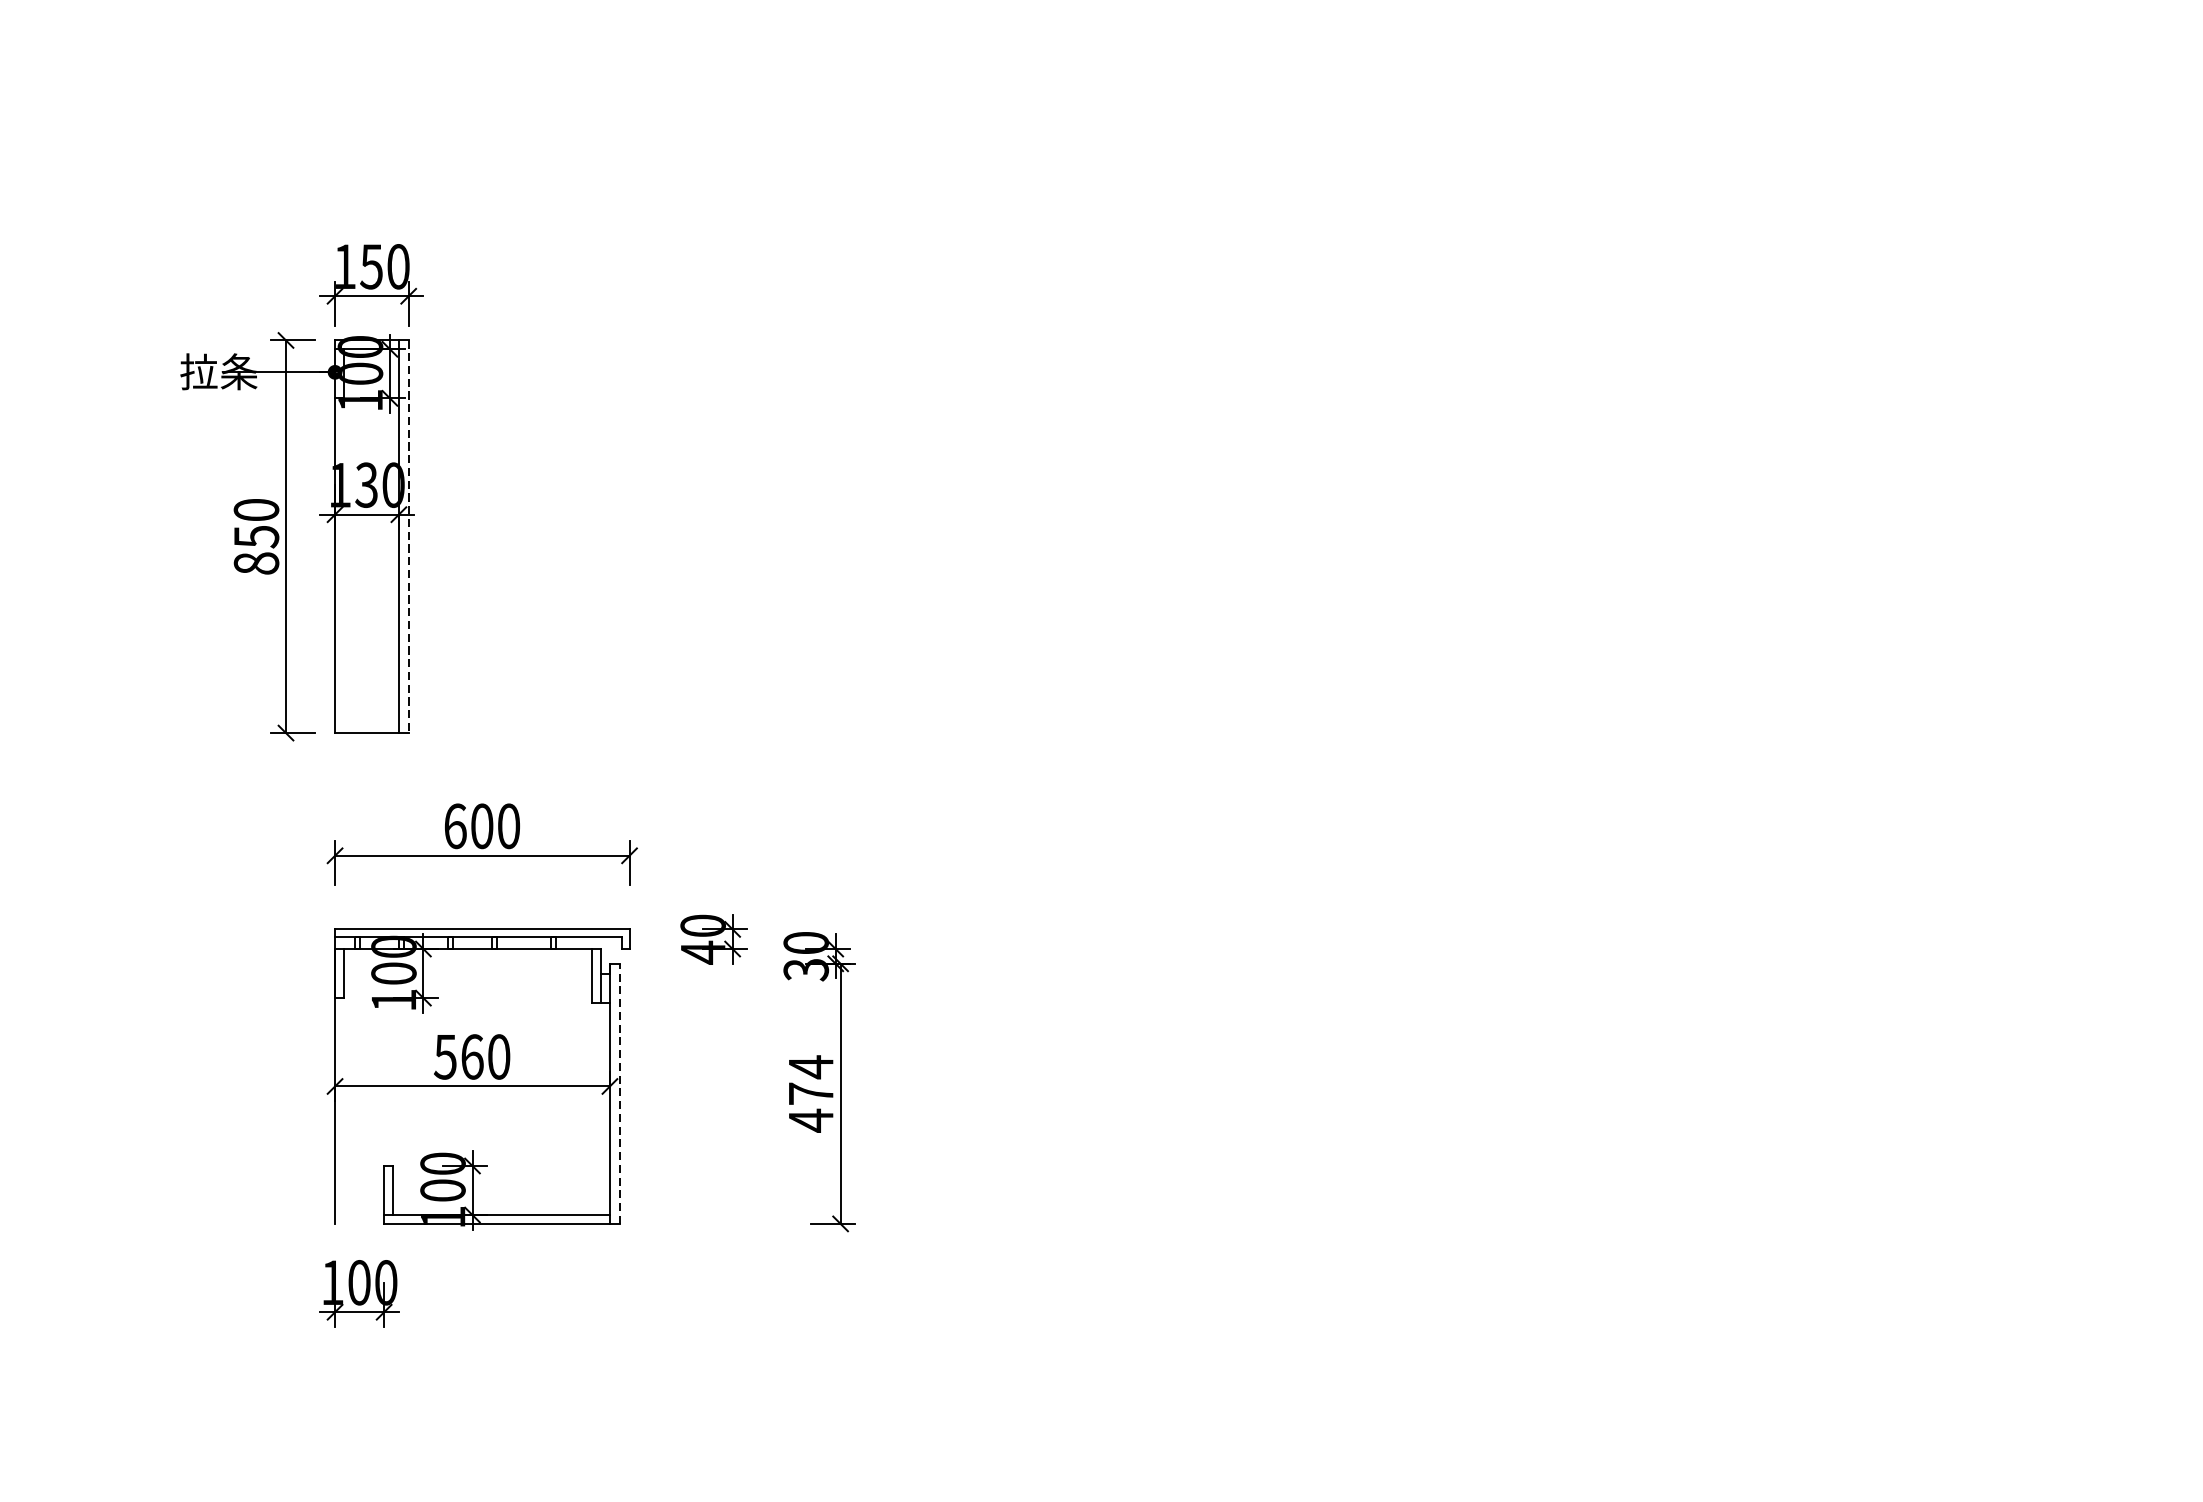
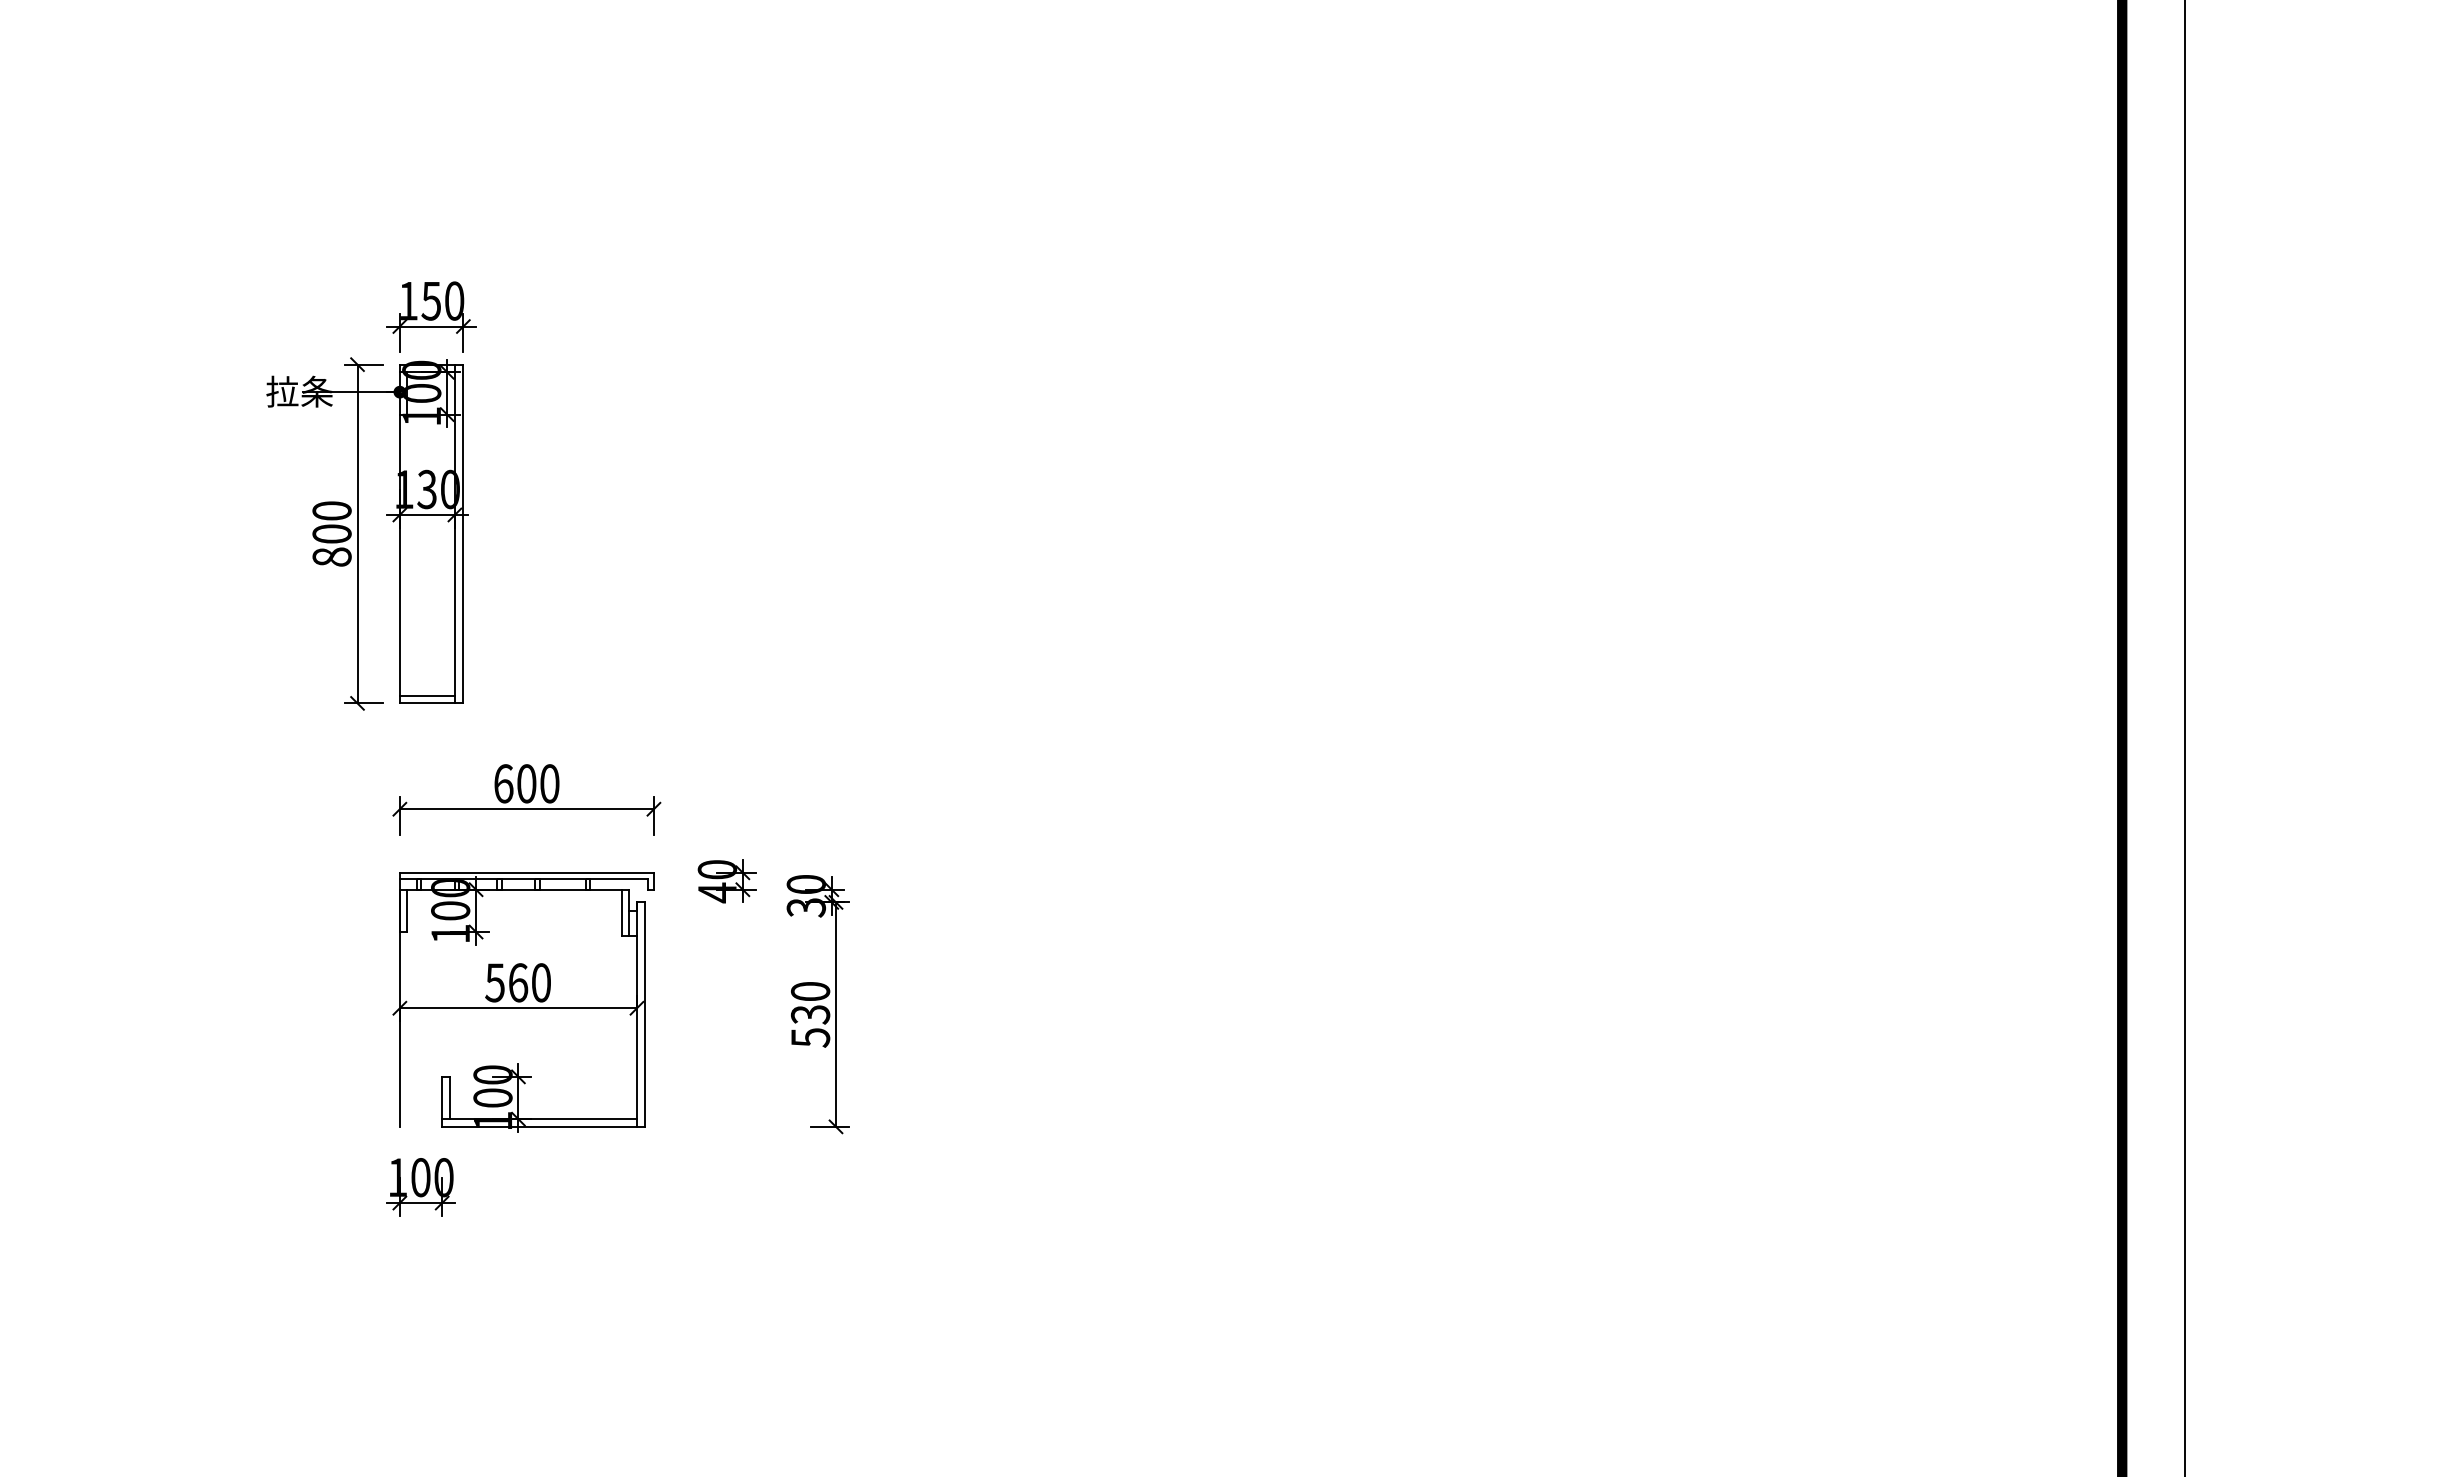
text: (255, 537) -> (331, 534), 850 -> 800
line: (408, 537) -> (463, 534), dashed -> solid
line: (365, 723) -> (426, 695), added
line: (619, 1093) -> (645, 1014), dashed -> solid
text: (811, 1093) -> (810, 1014), 474 -> 530

